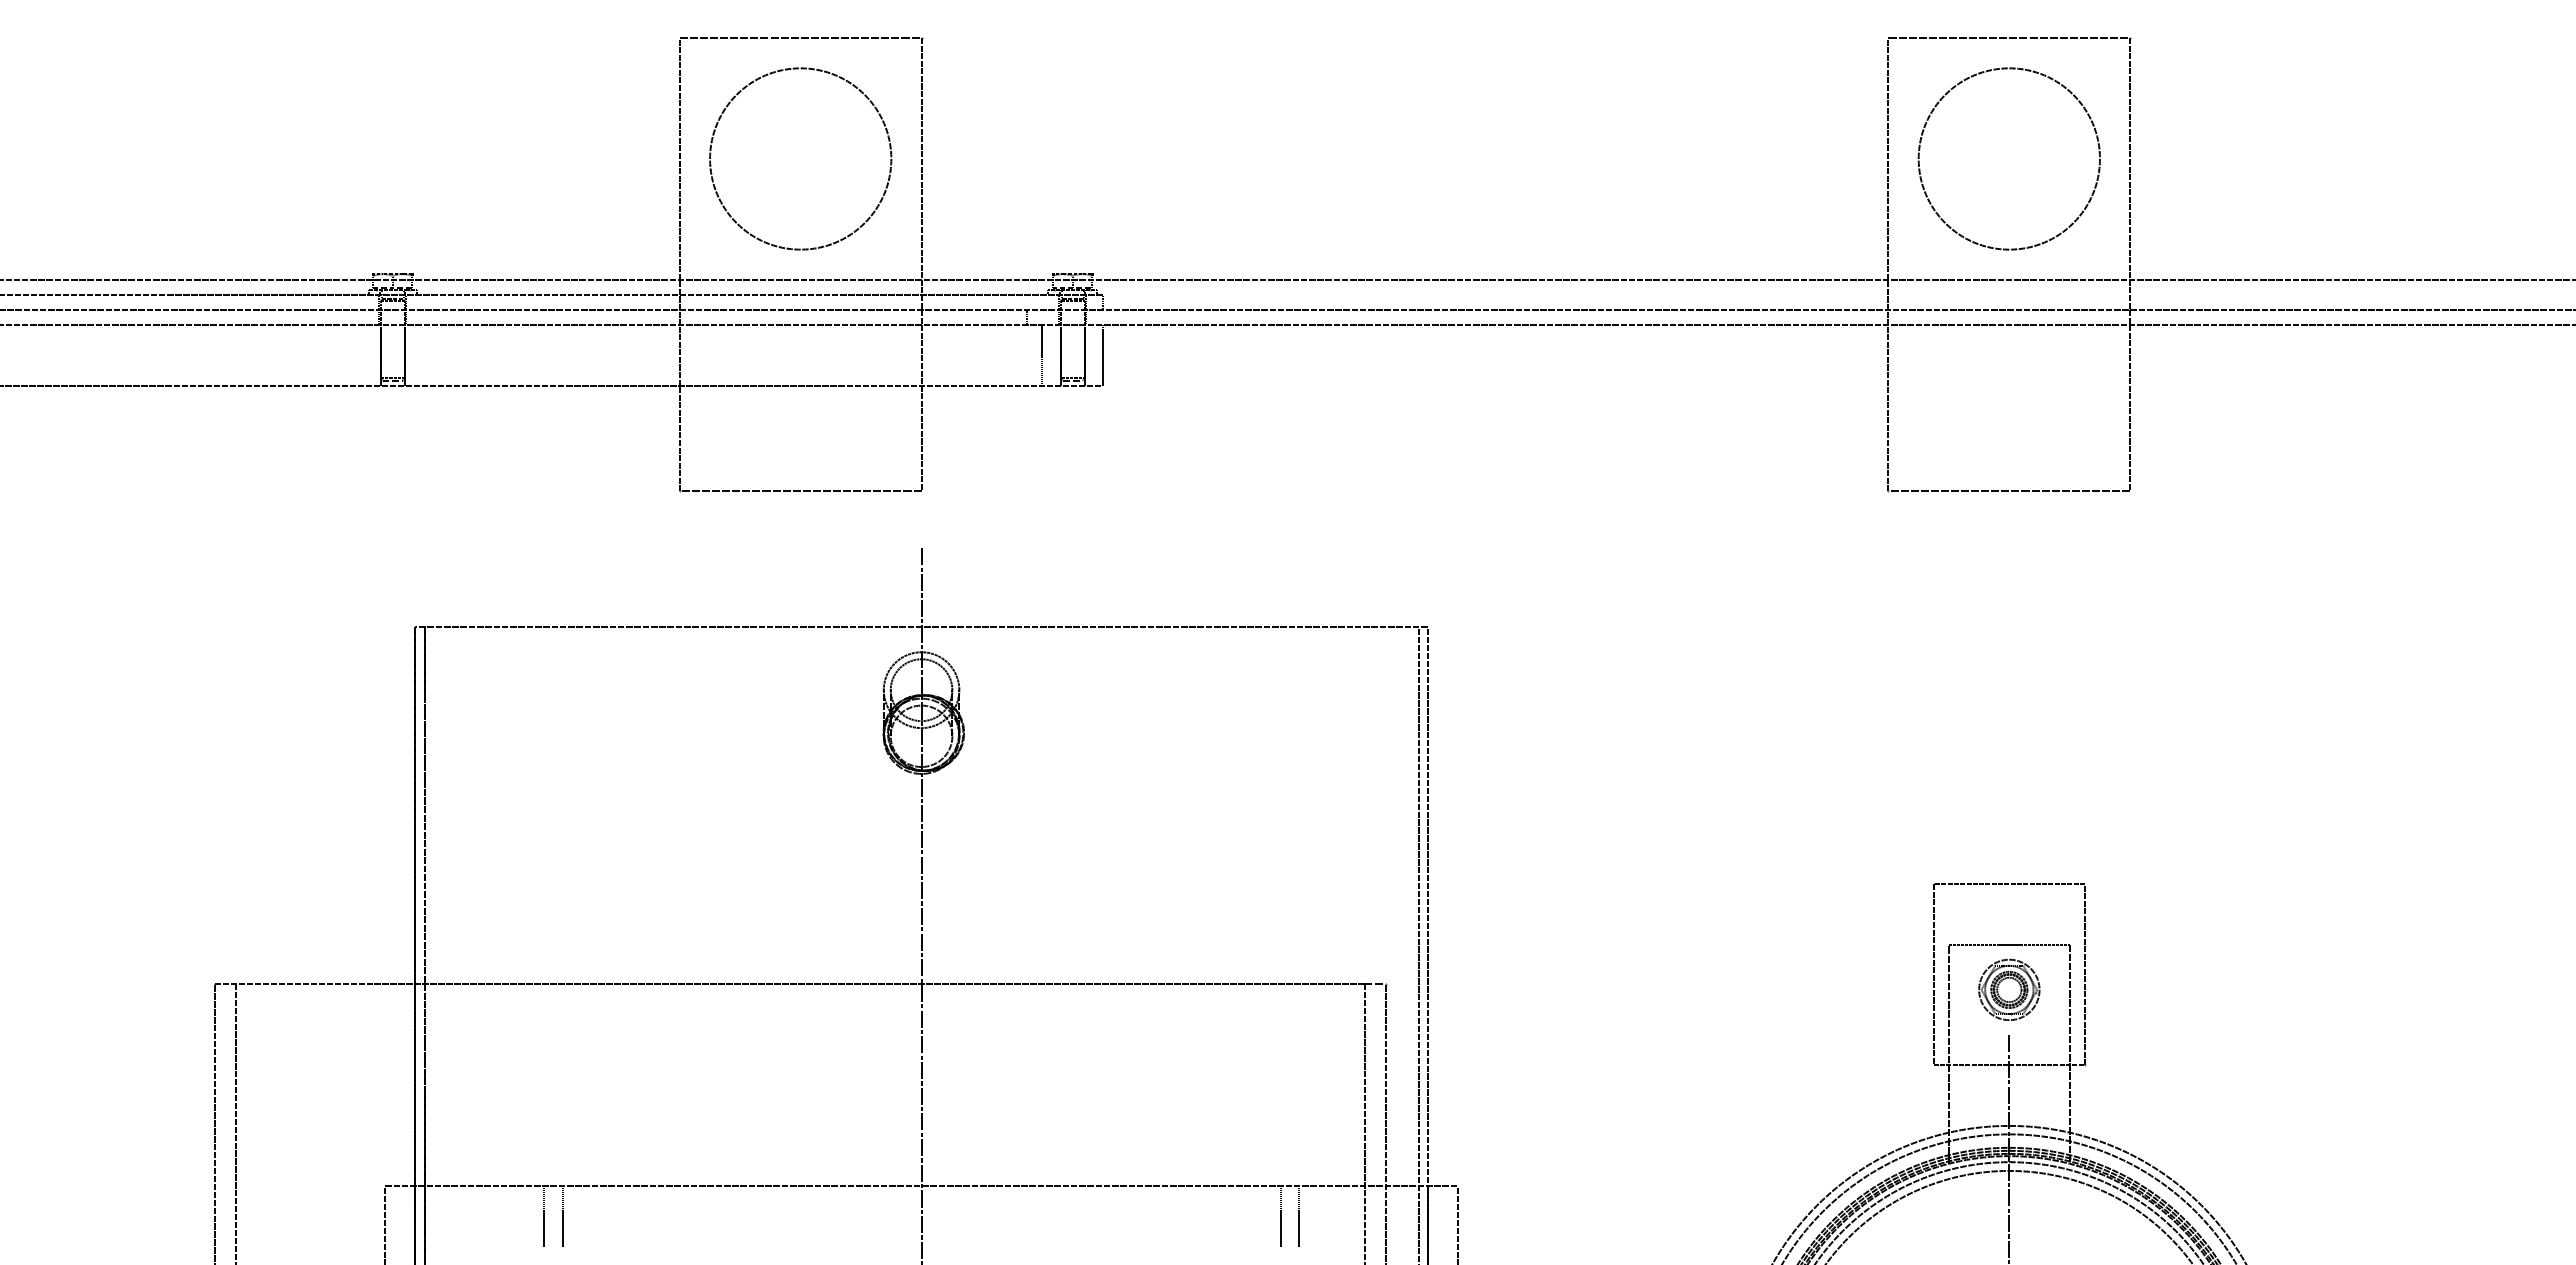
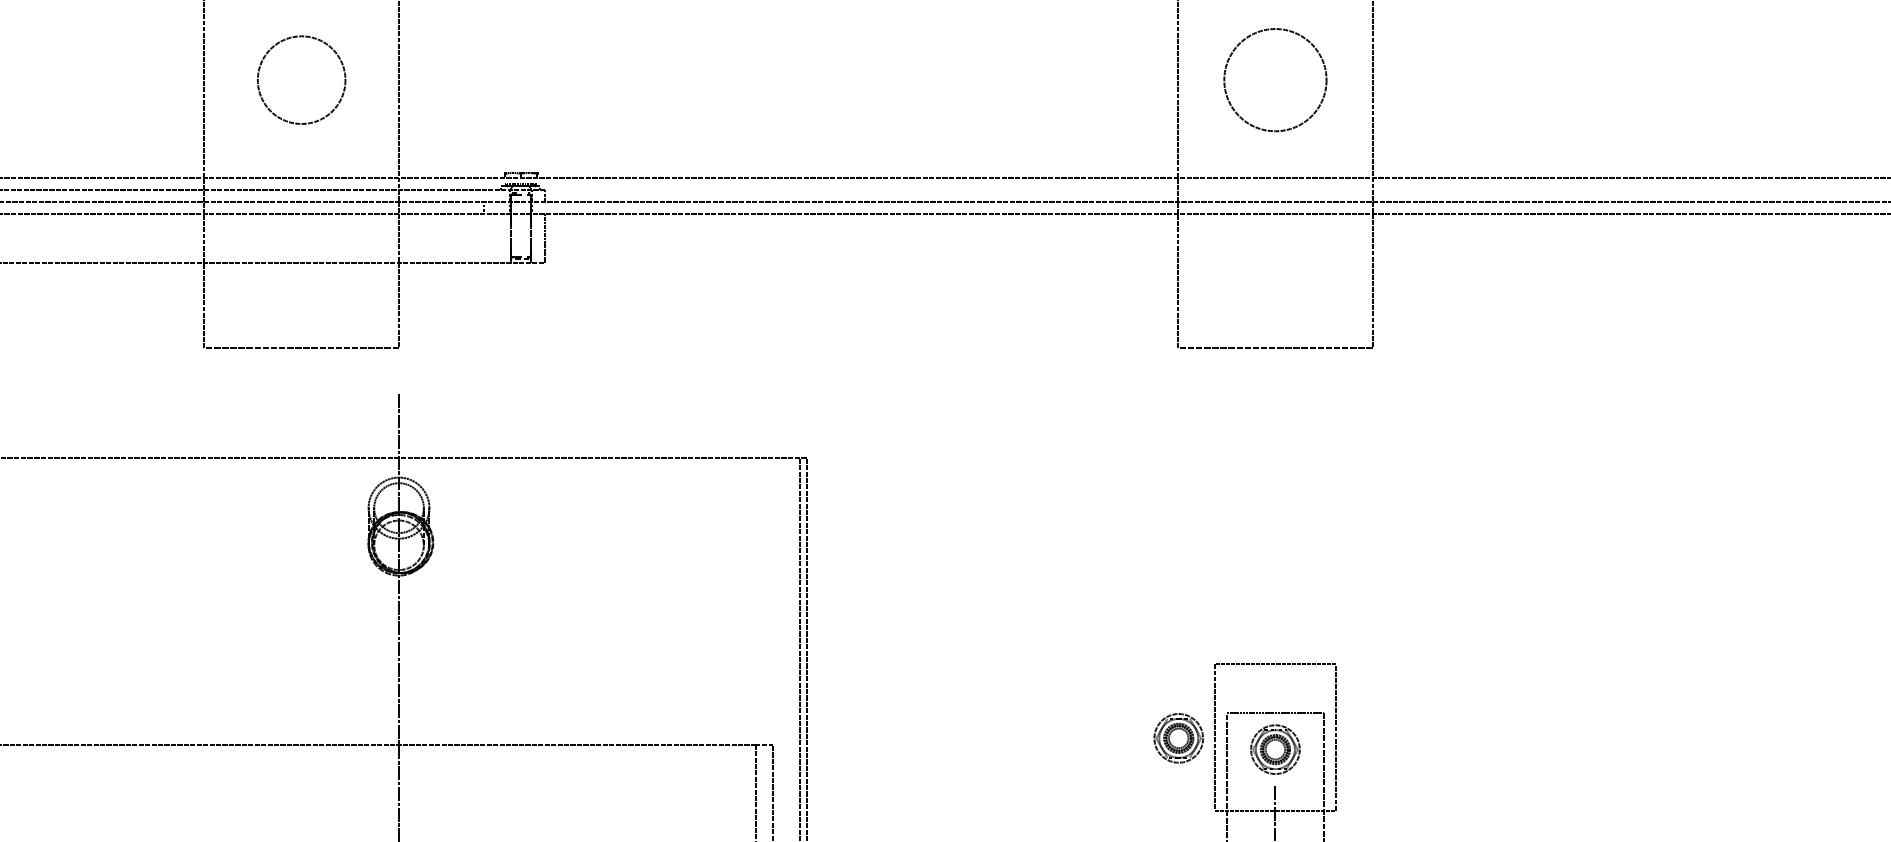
circle: (800, 158) -> (301, 79), size x0.6
circle: (2009, 158) -> (1275, 79), size x0.7
line: (1042, 355) -> (496, 238), removed
part: (1889, 975) -> (1178, 738), added

